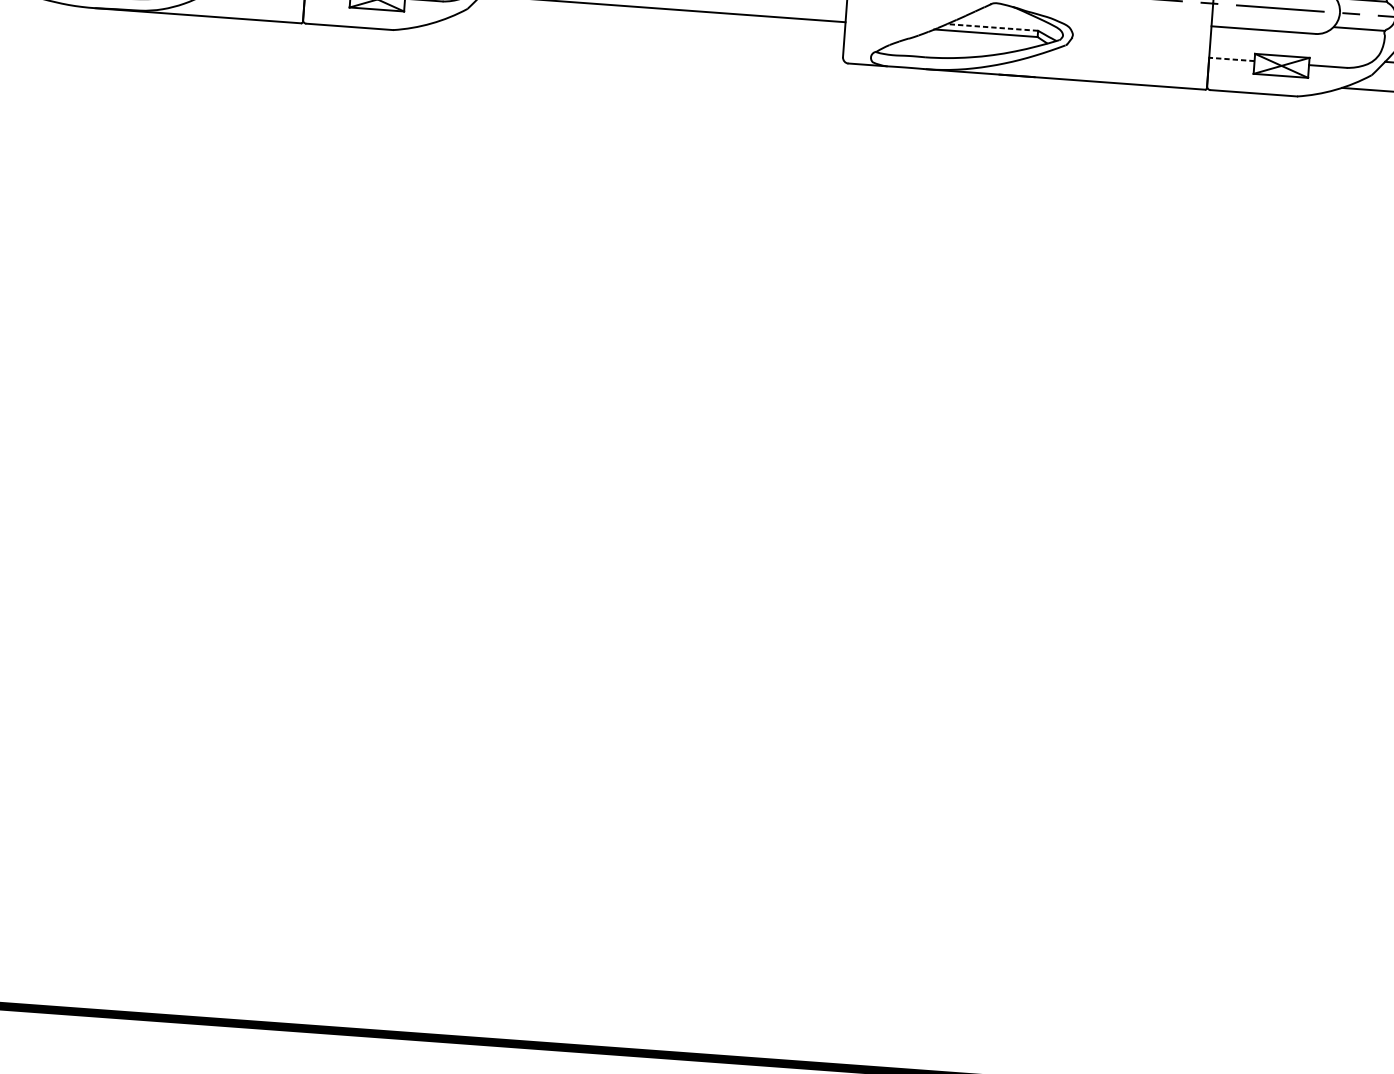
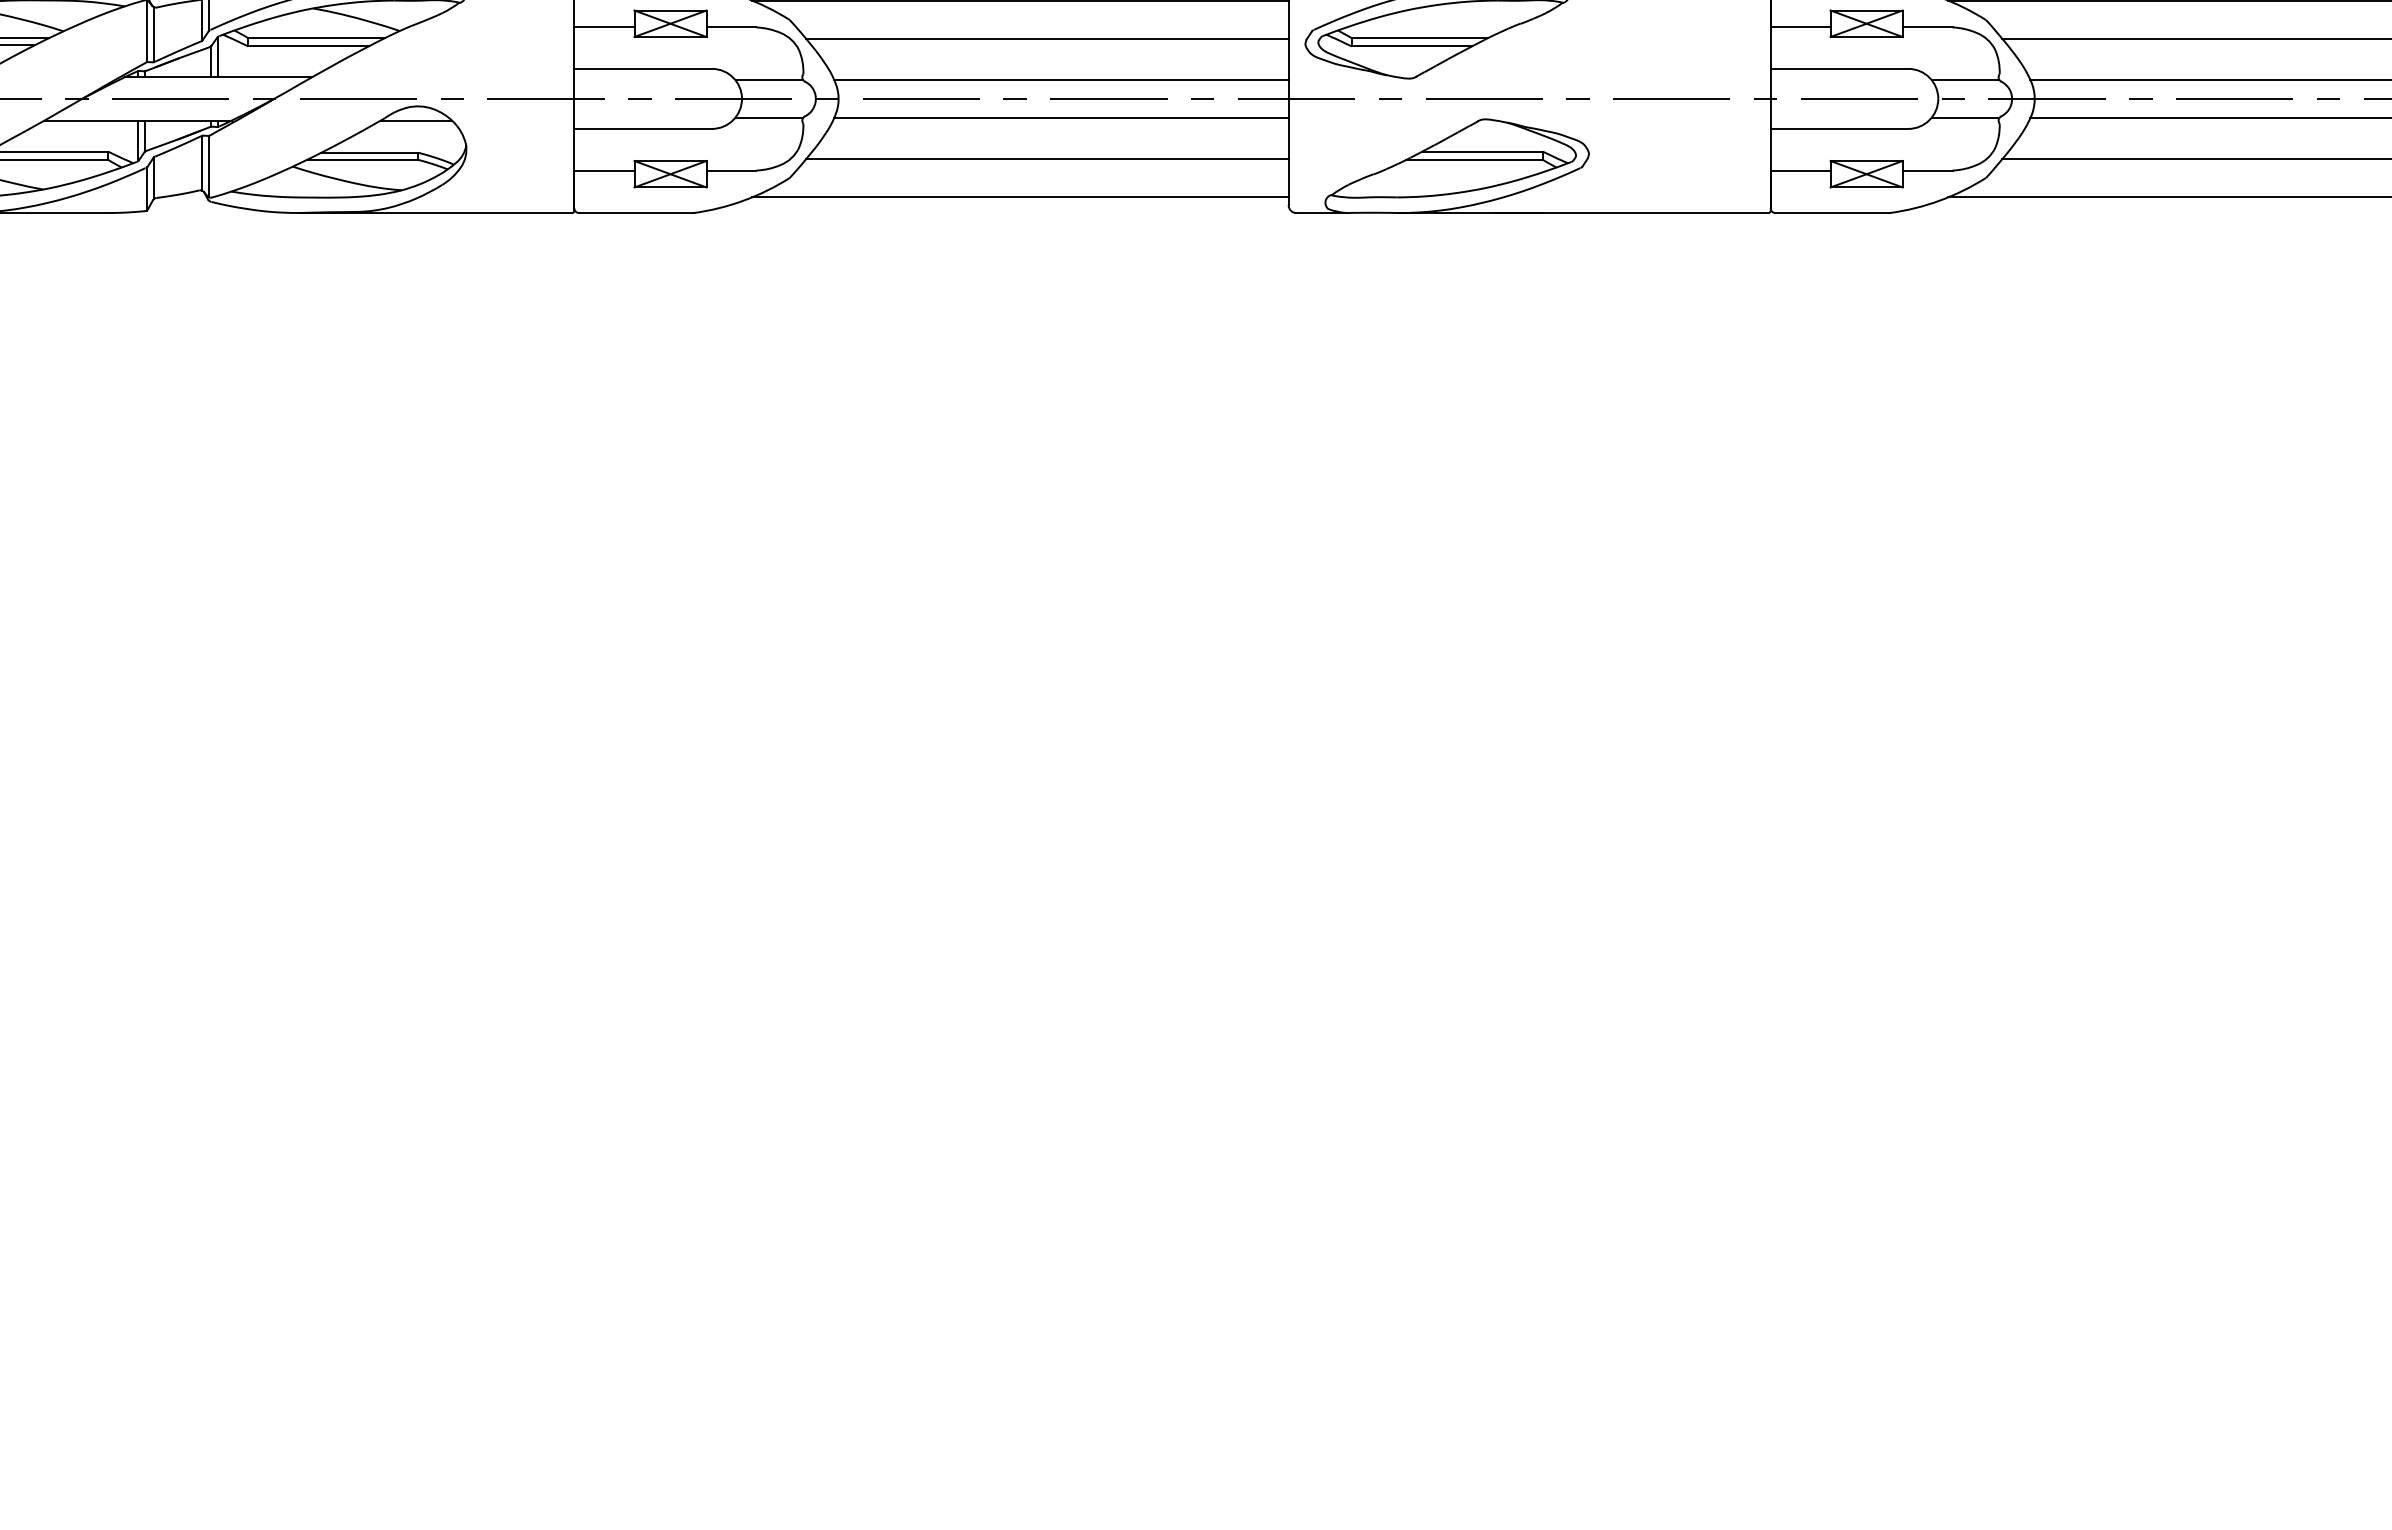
line: (992, 27) -> (1482, 151), dashed -> solid
line: (640, 36) -> (1020, 197), added
line: (1231, 59) -> (1800, 170), dashed -> solid

